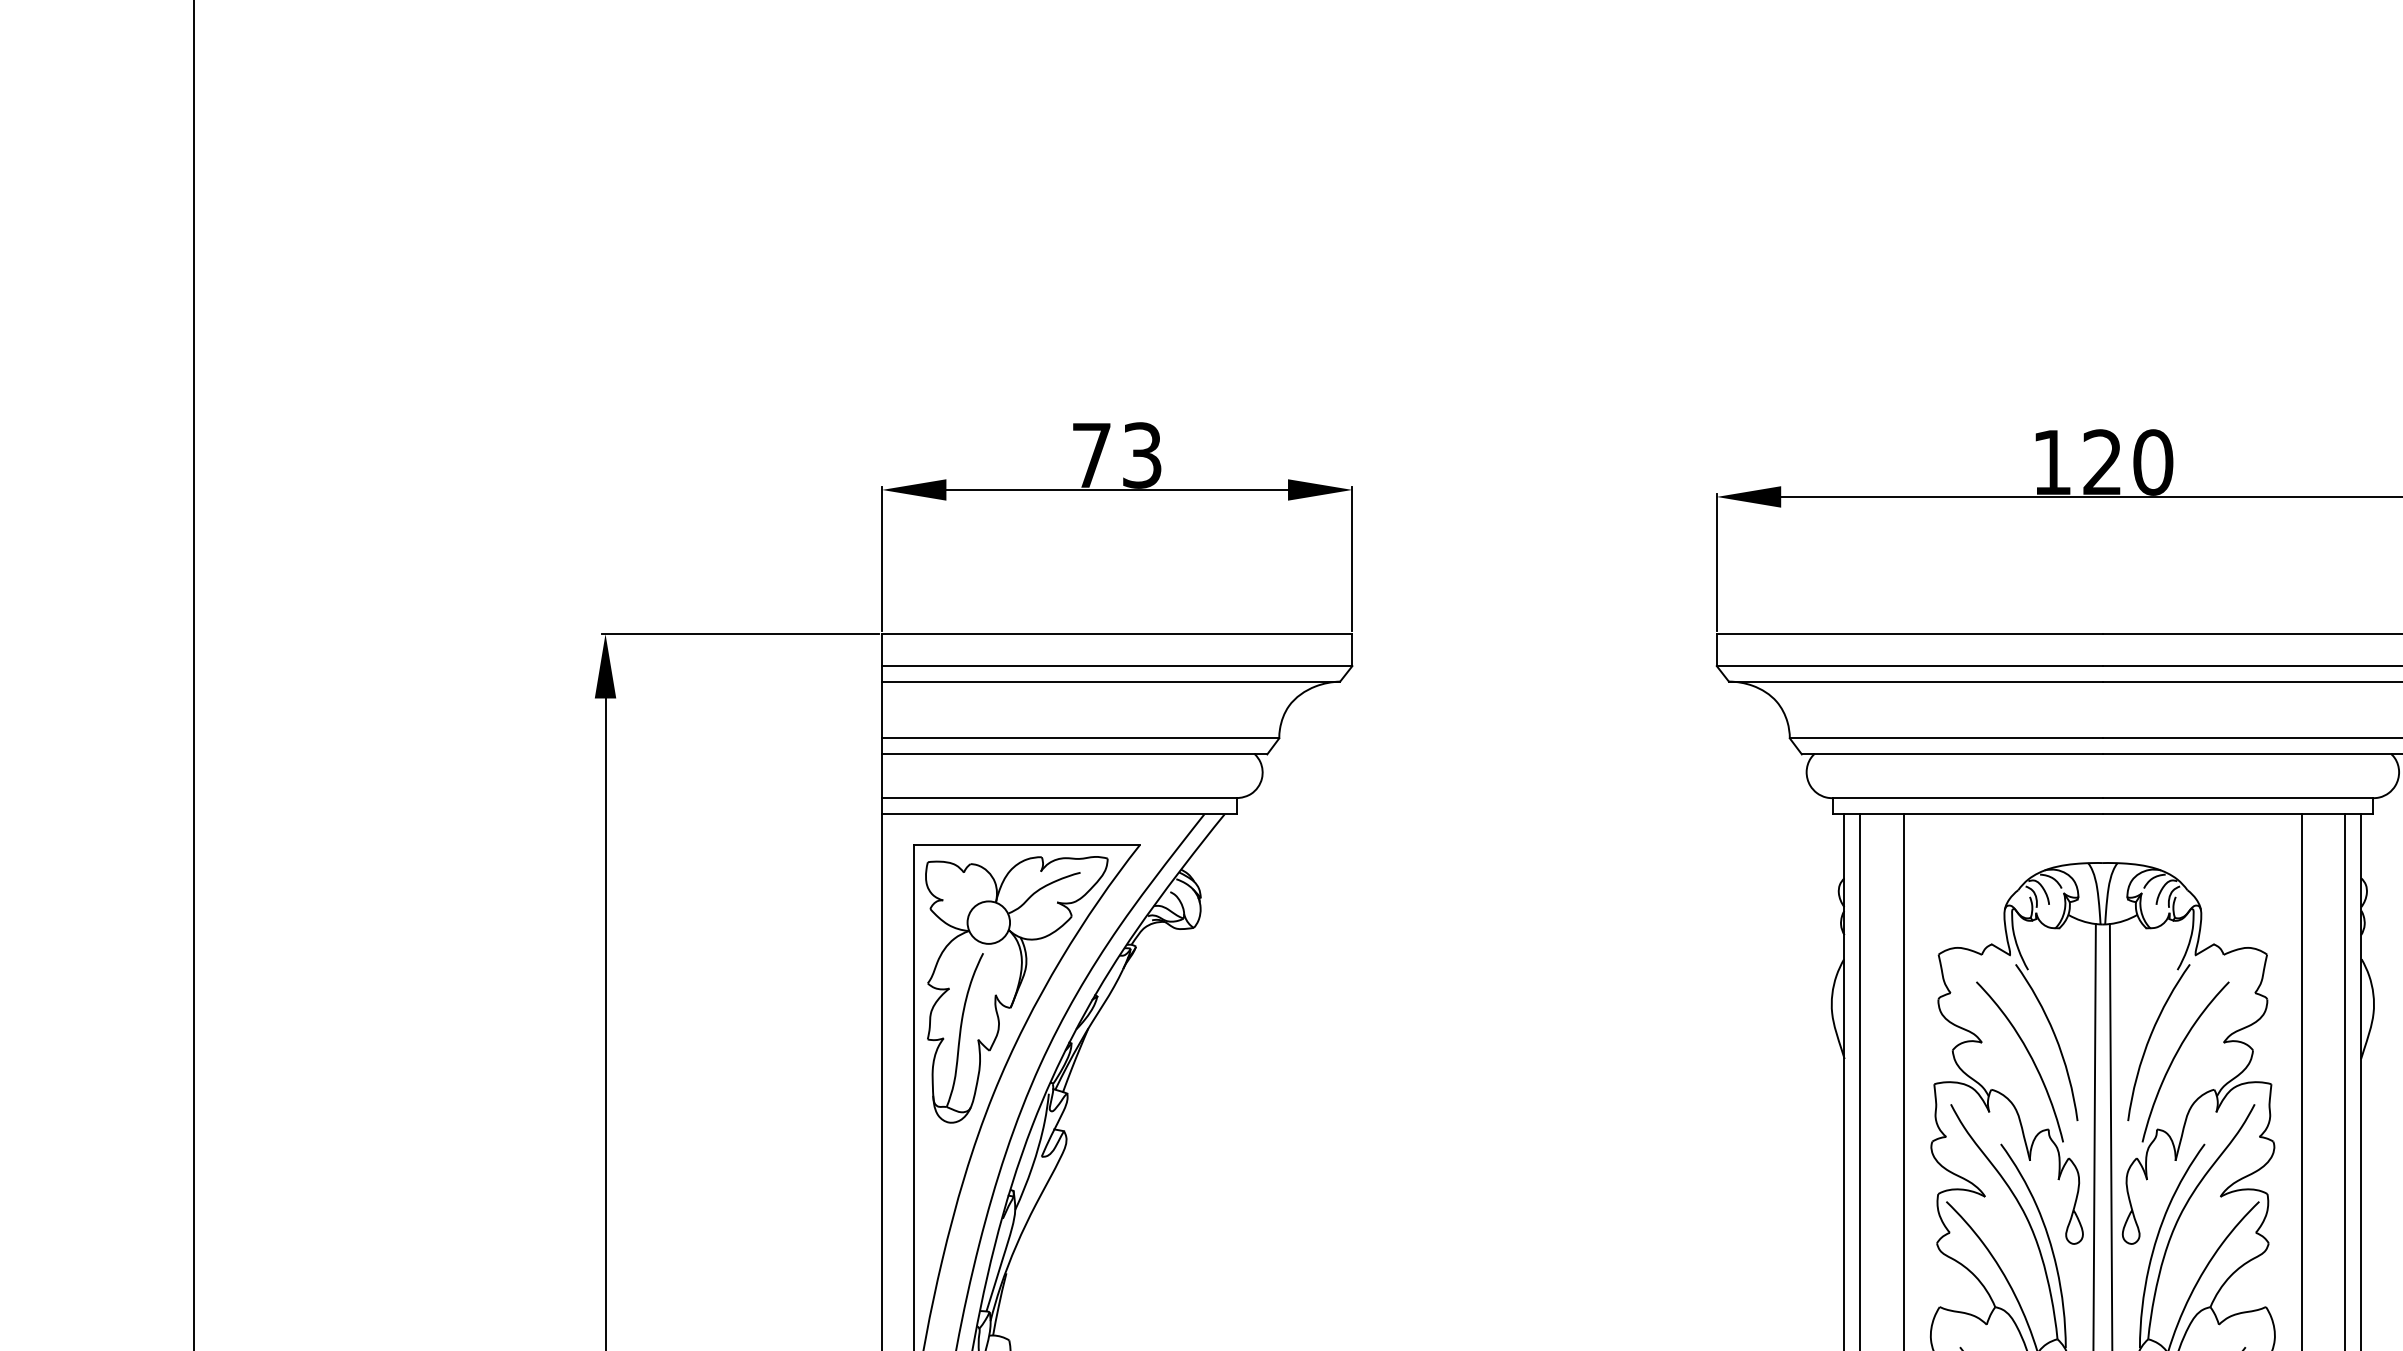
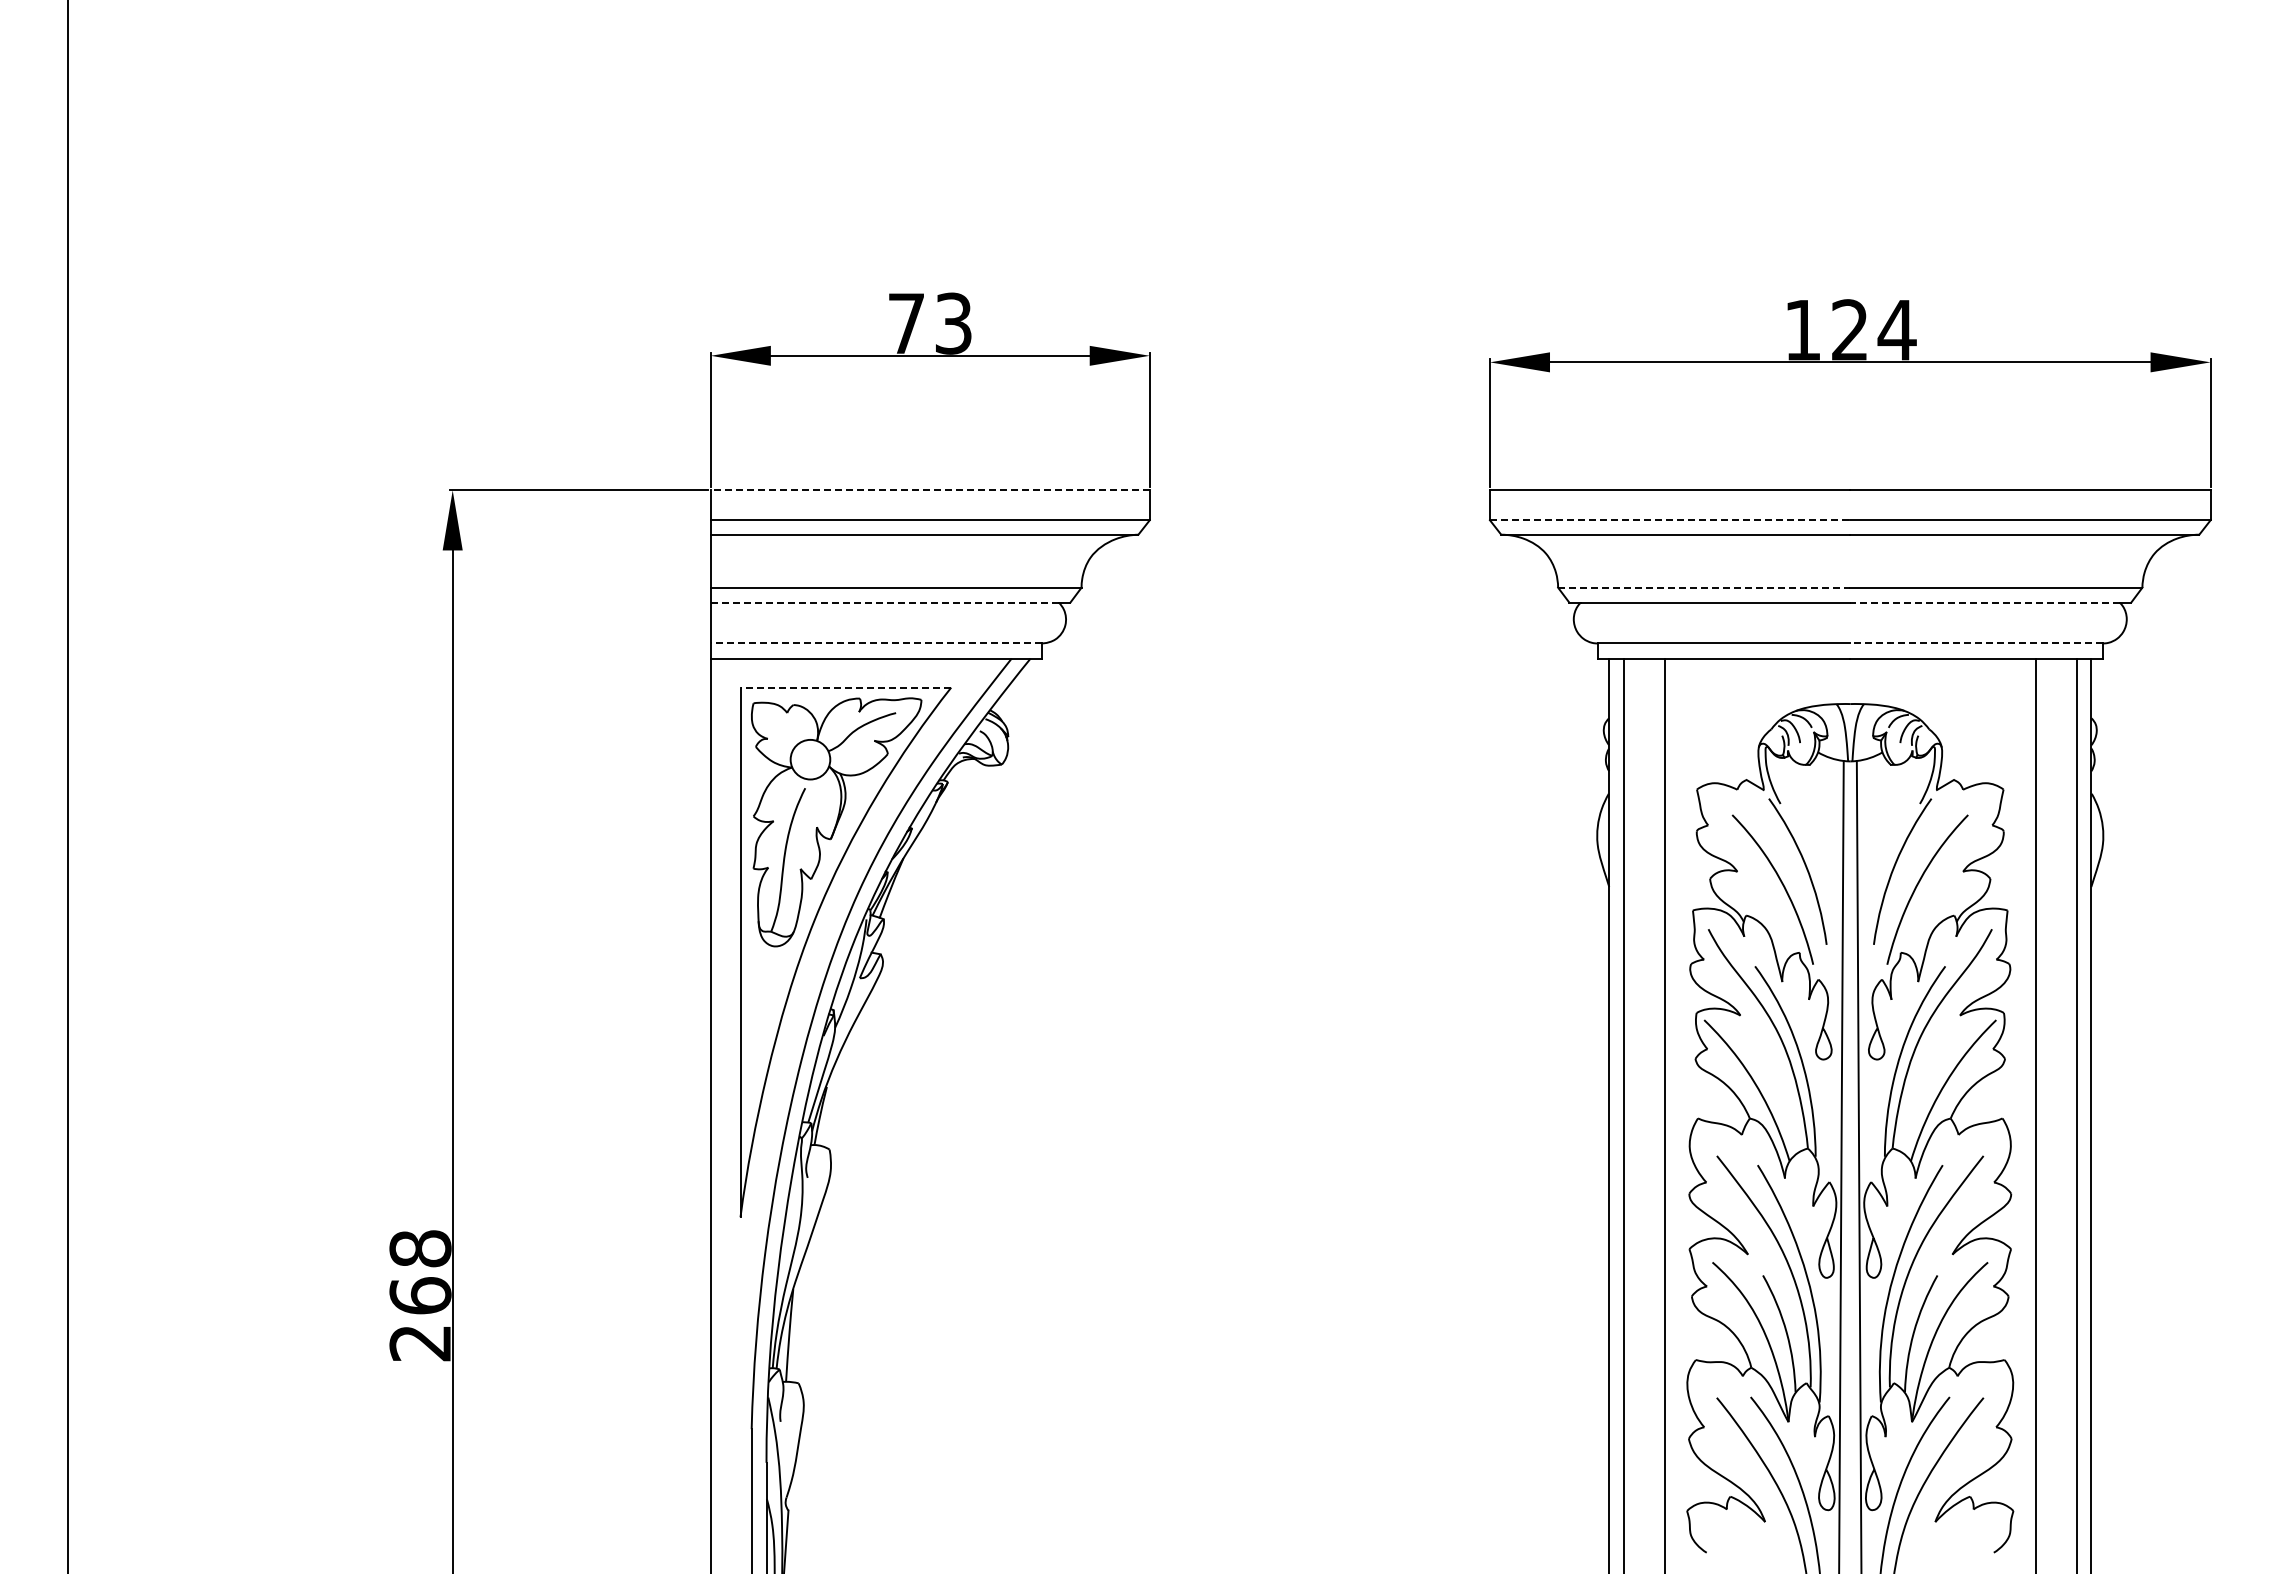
text: (2152, 461) -> (1896, 329), 120 -> 124
line: (1116, 634) -> (929, 490), solid -> dashed
line: (1910, 666) -> (1670, 520), solid -> dashed
line: (1946, 738) -> (1704, 587), solid -> dashed
line: (1068, 754) -> (884, 602), solid -> dashed
line: (2247, 754) -> (1985, 602), solid -> dashed
line: (1058, 798) -> (875, 643), solid -> dashed
line: (2237, 798) -> (1975, 643), solid -> dashed
line: (1026, 845) -> (845, 687), solid -> dashed

